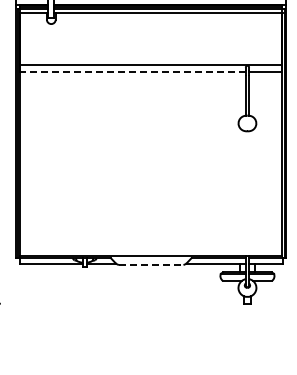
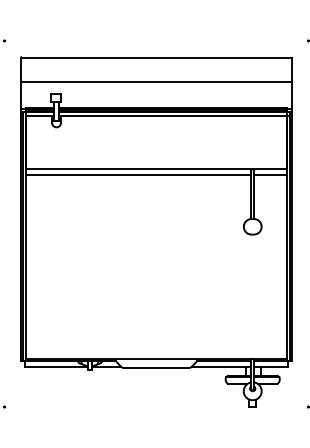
line: (133, 71) -> (138, 174), dashed -> solid
line: (151, 265) -> (156, 368), dashed -> solid

